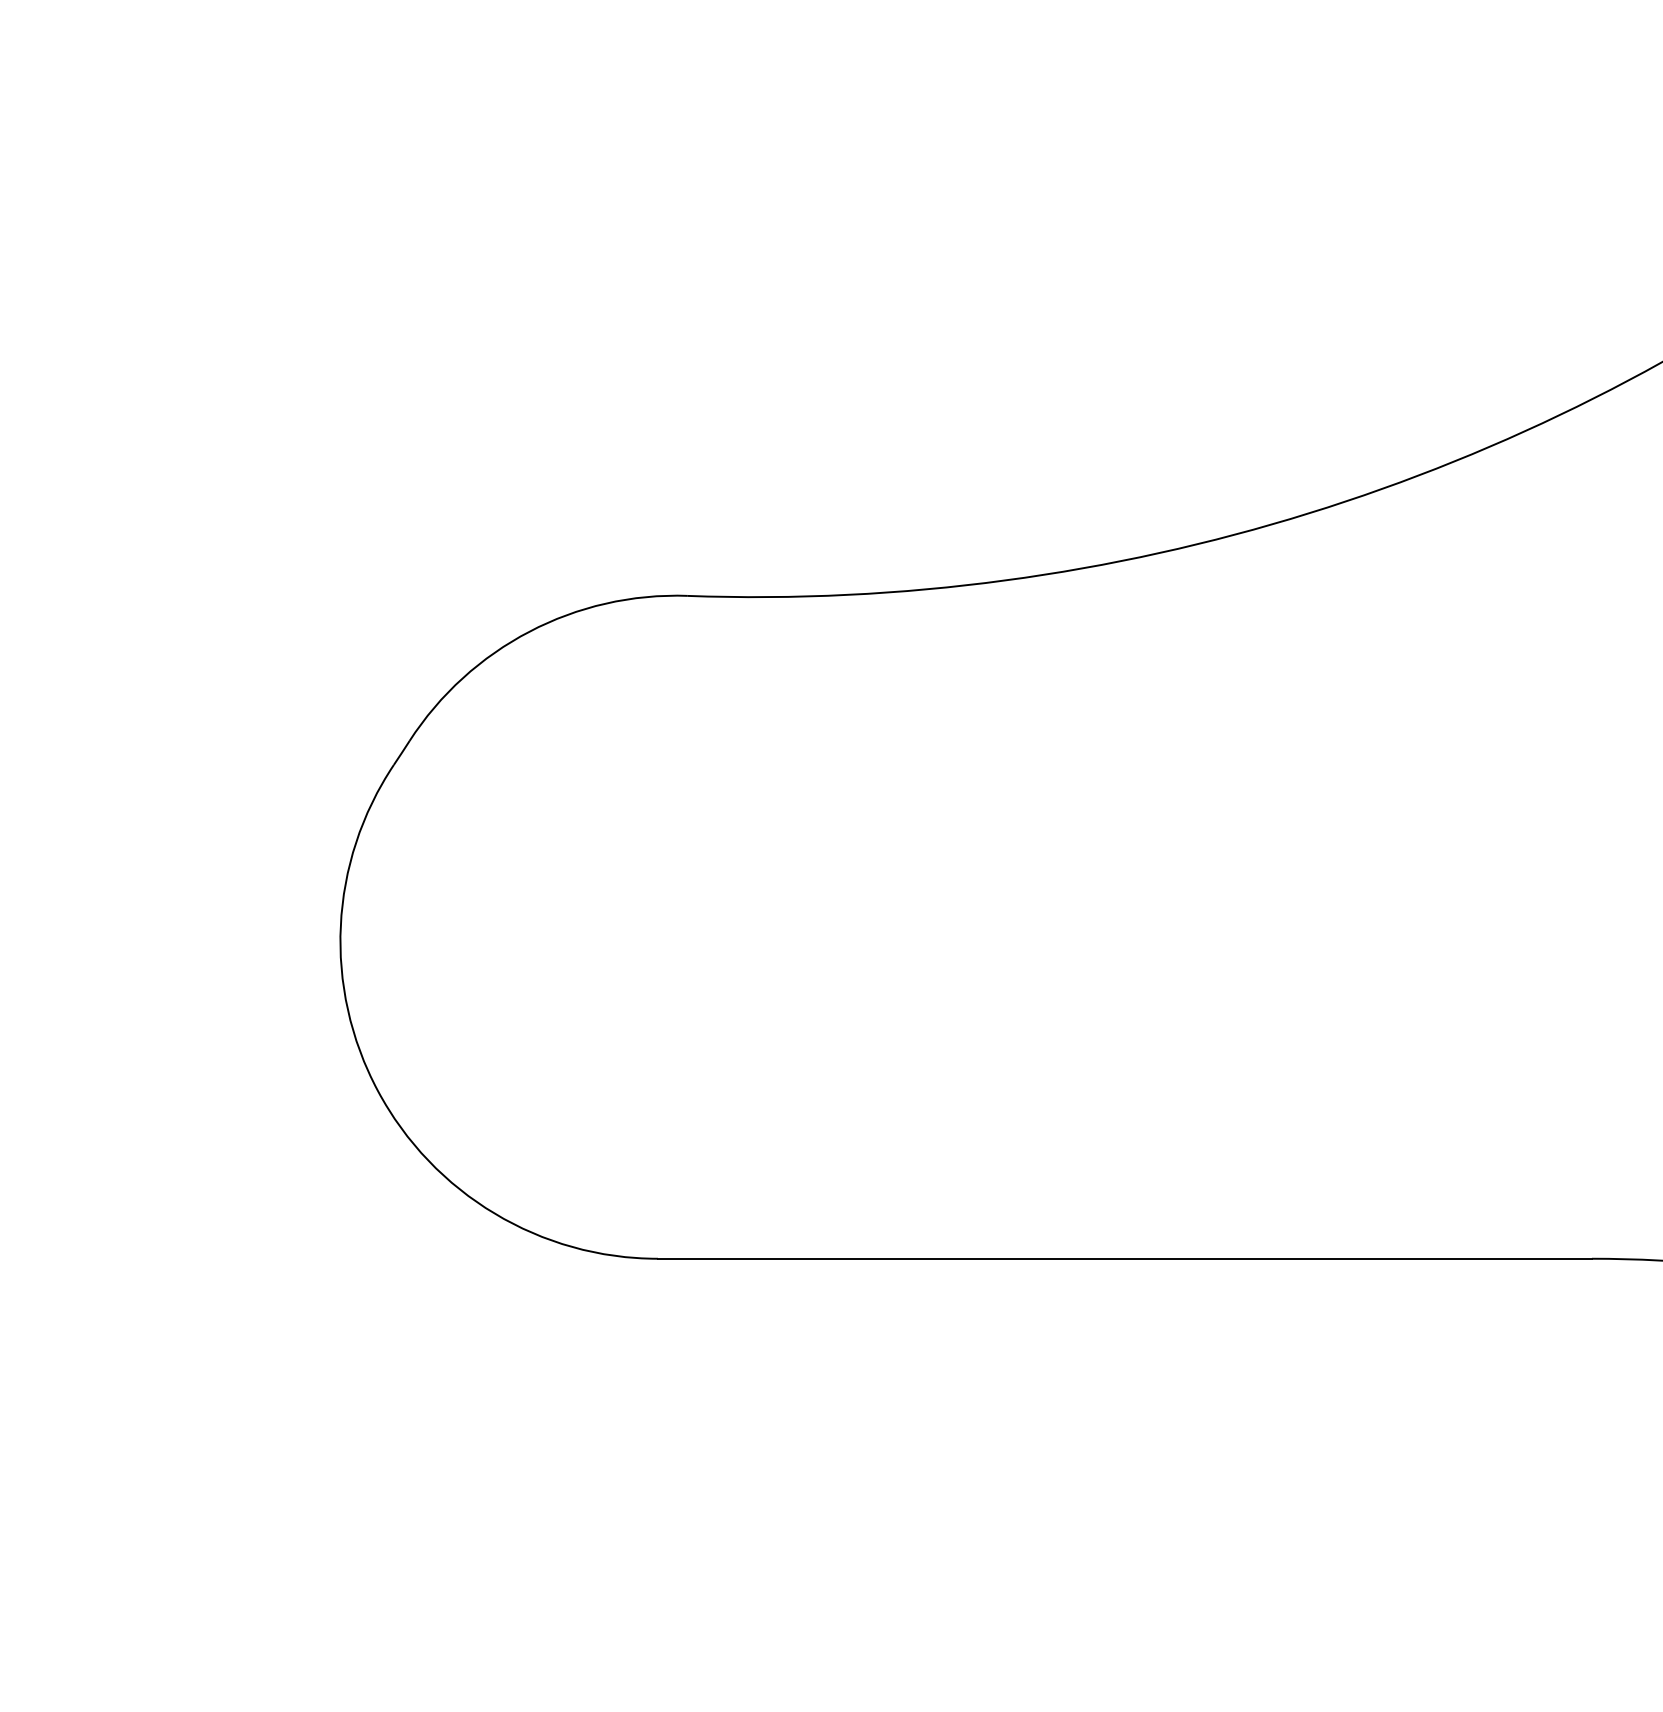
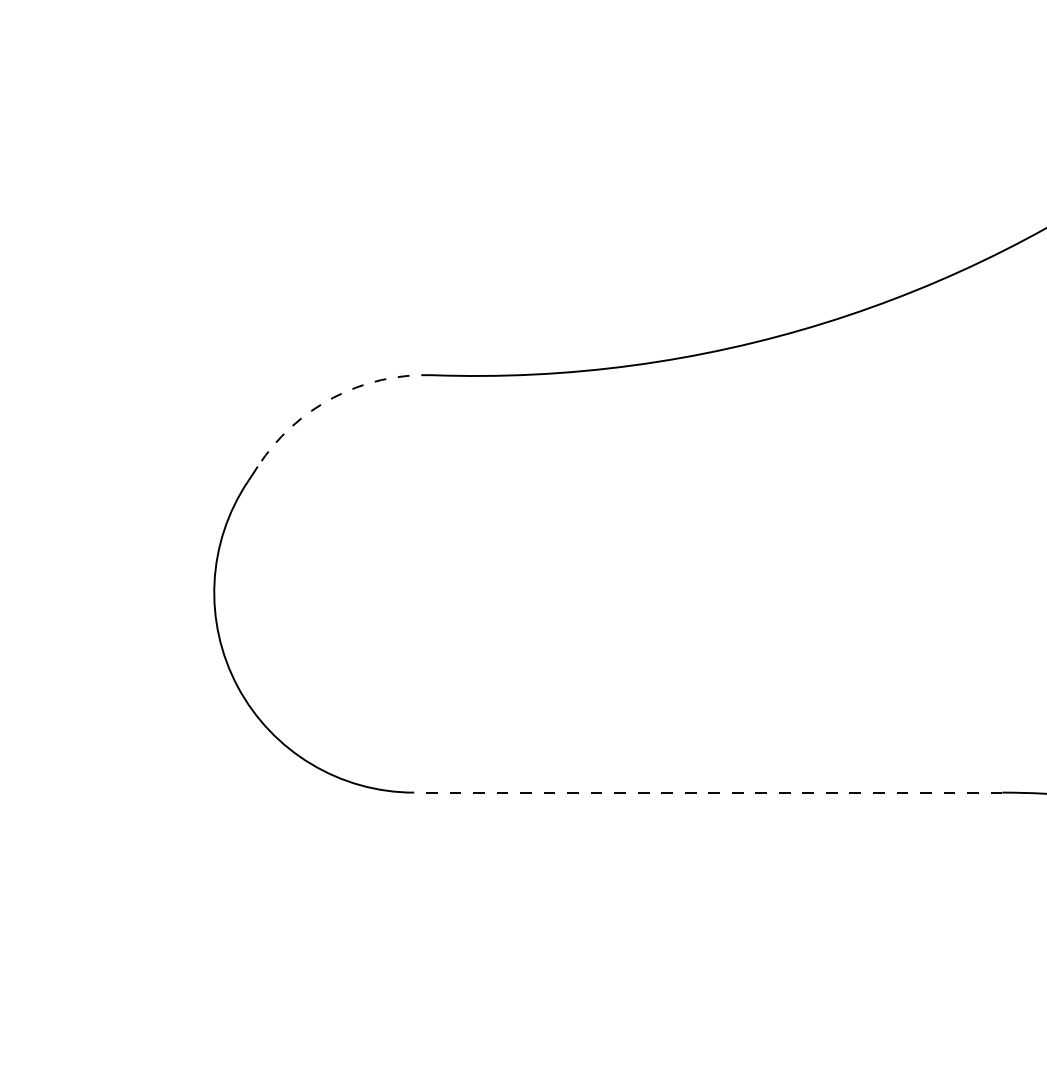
arc: (529, 631) -> (333, 397), solid -> dashed
line: (1123, 1258) -> (707, 792), solid -> dashed

